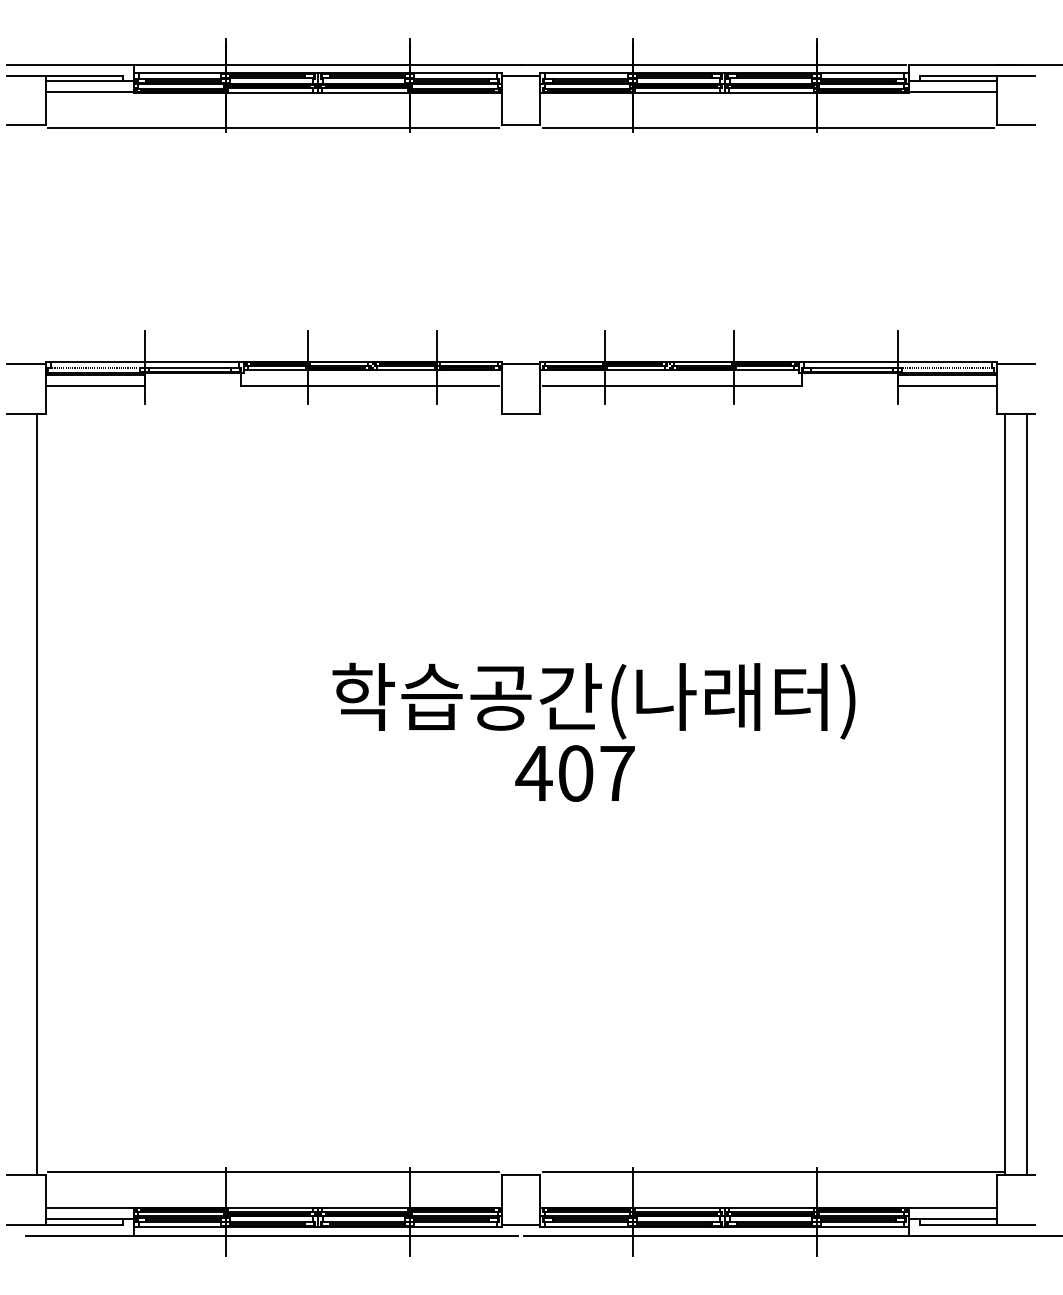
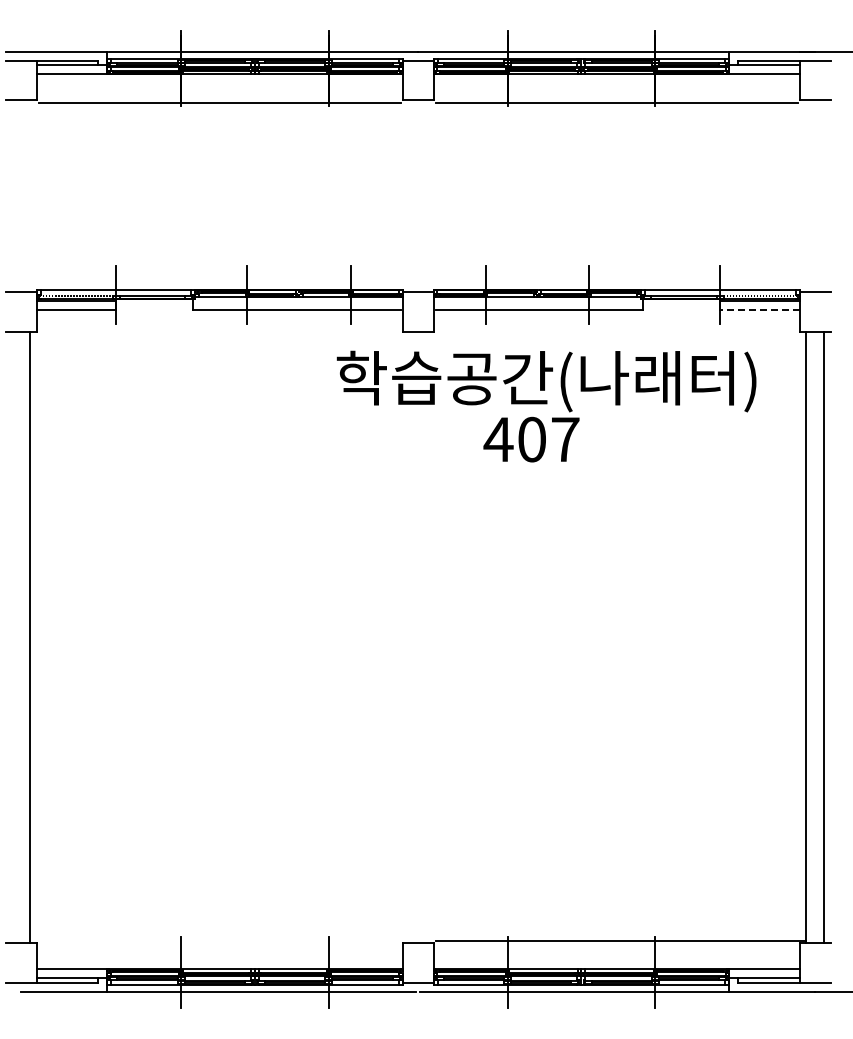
line: (947, 385) -> (760, 309), solid -> dashed
text: (593, 732) -> (546, 406), moved
line: (273, 1172) -> (219, 940), removed

